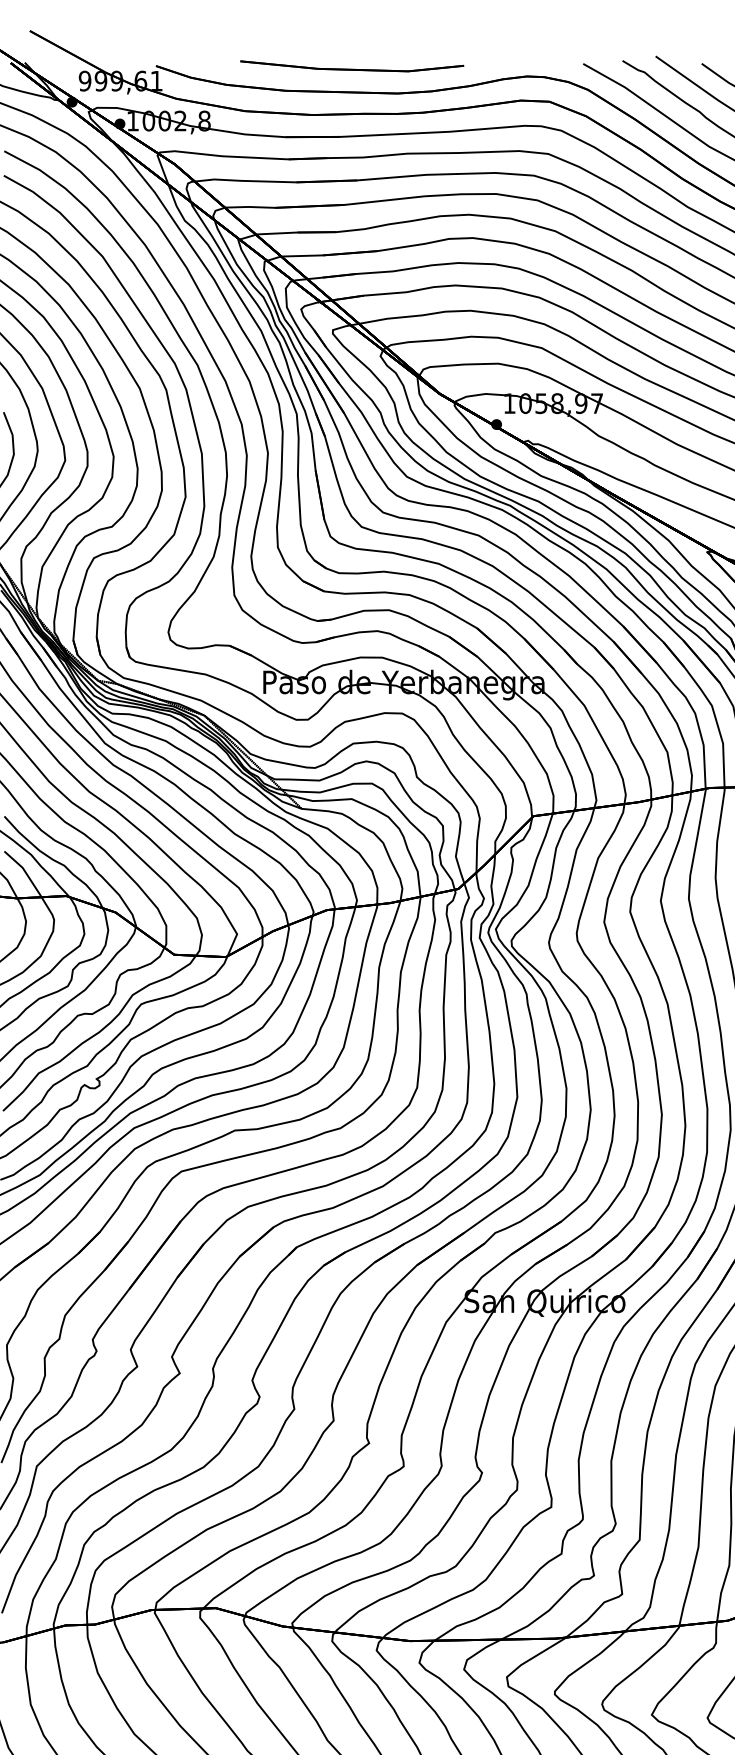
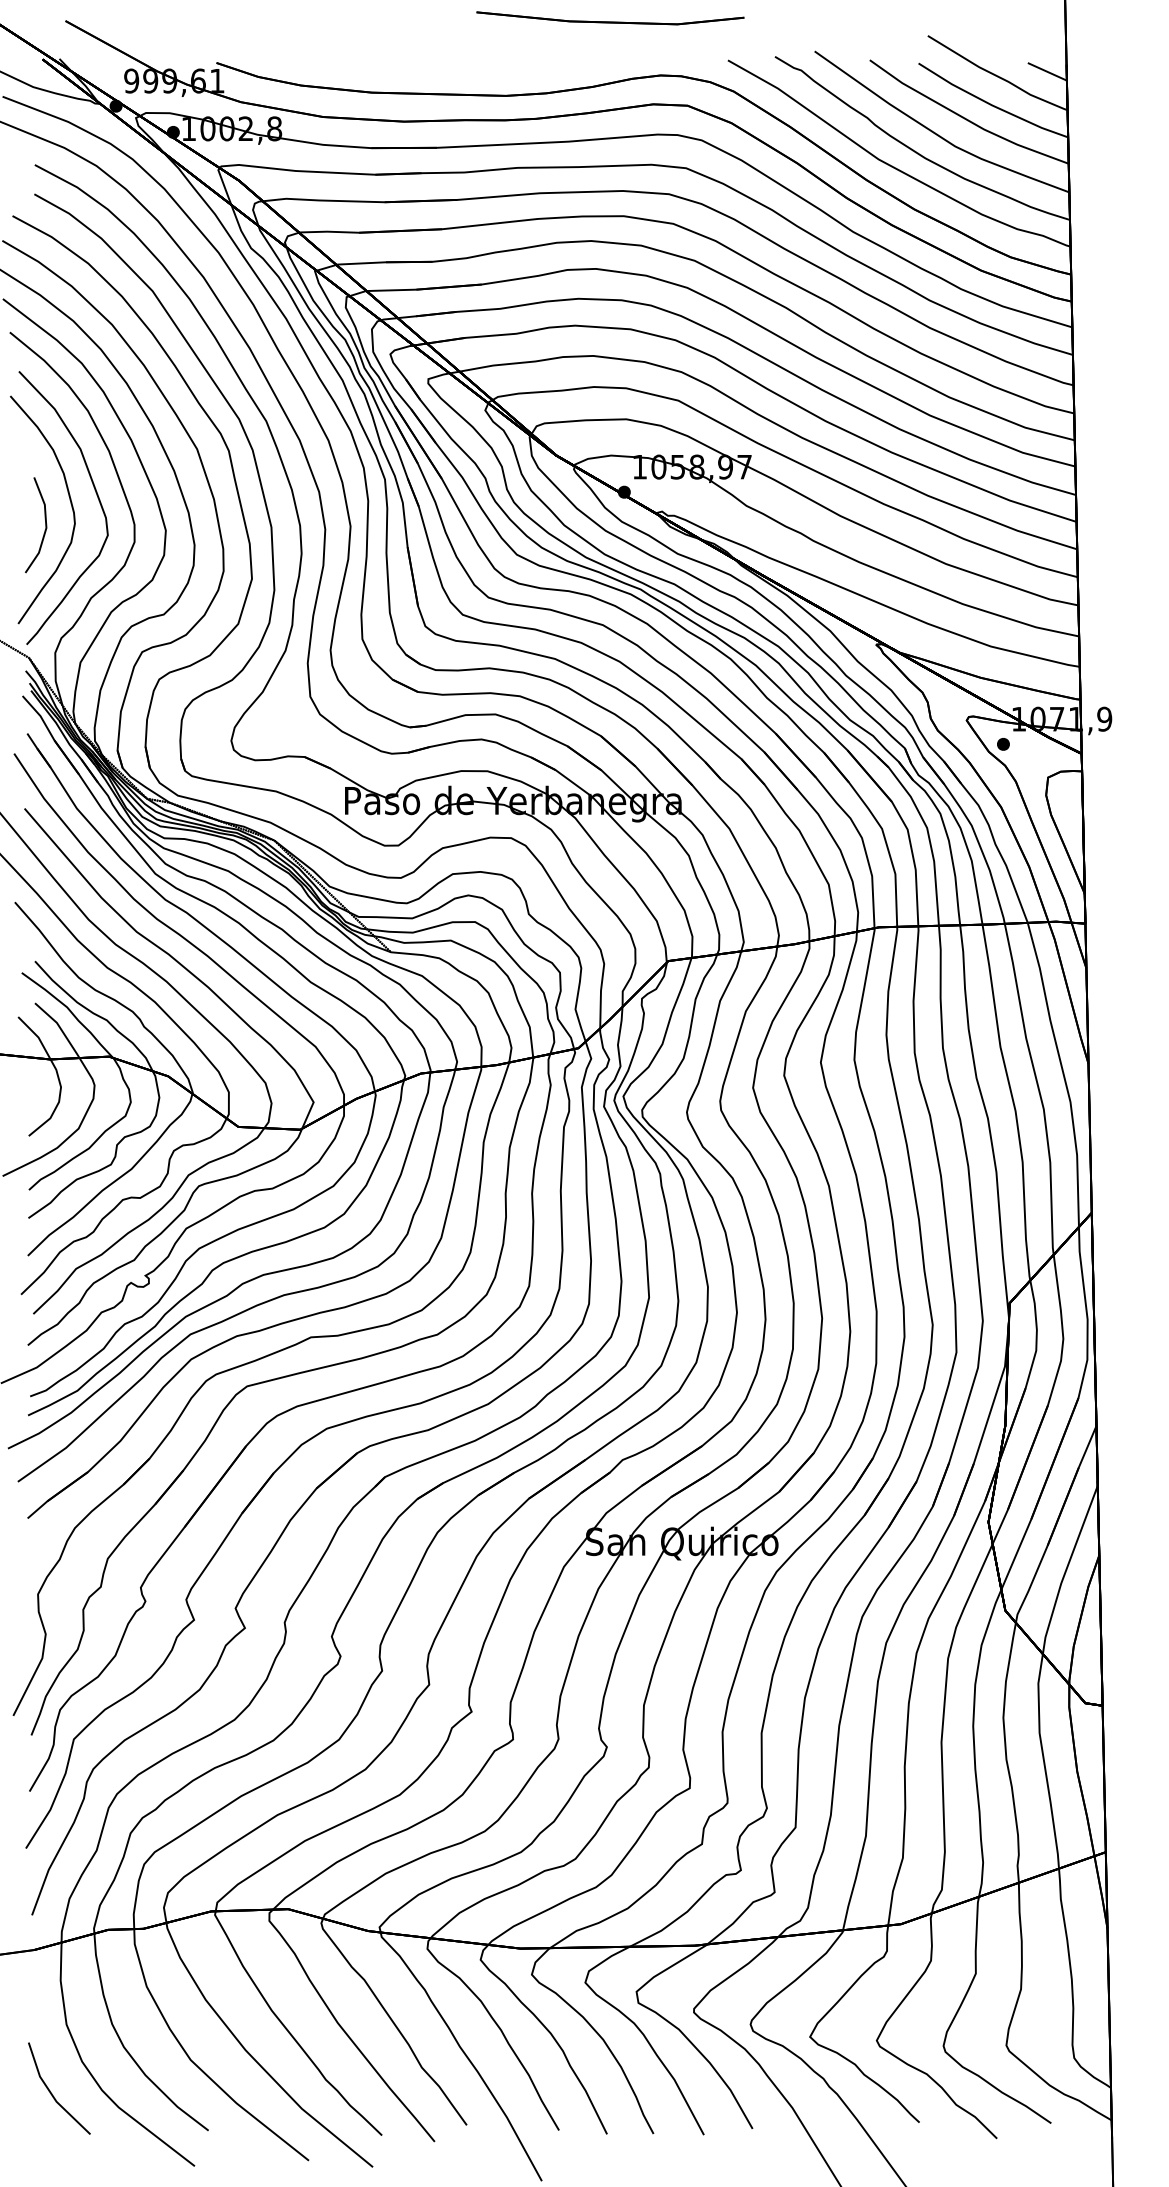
part: (352, 66) -> (610, 18), moved

